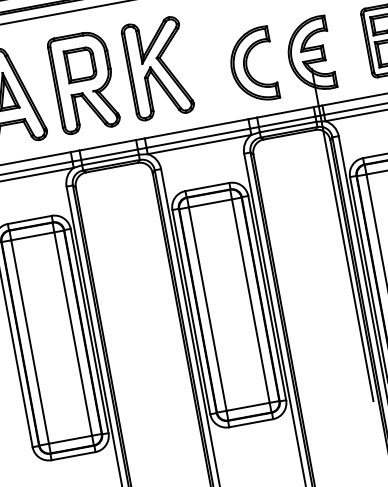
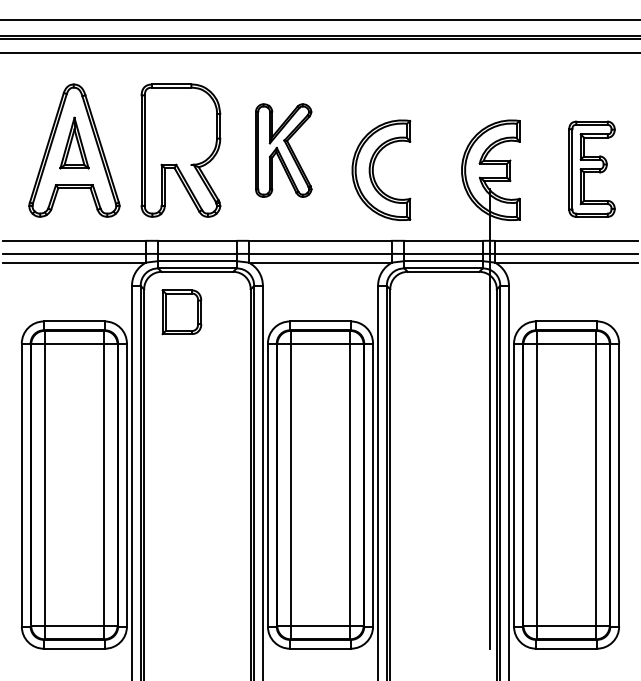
part: (80, 65) -> (181, 312), moved
part: (246, 66) -> (373, 169), moved
part: (157, 68) -> (283, 150), size x0.7

